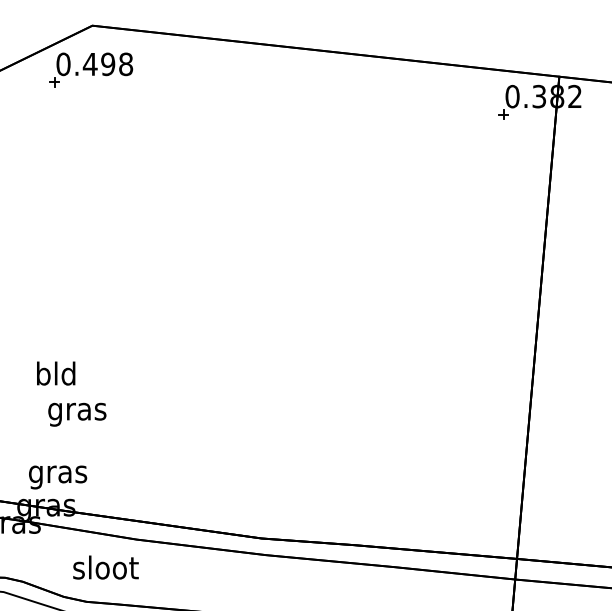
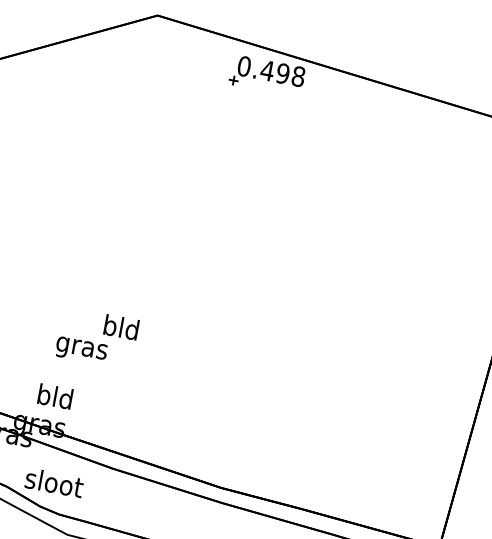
part: (91, 69) -> (267, 75), moved
text: (56, 373) -> (121, 327), moved
text: (58, 474) -> (55, 399), gras -> bld
text: (105, 567) -> (54, 482), moved

